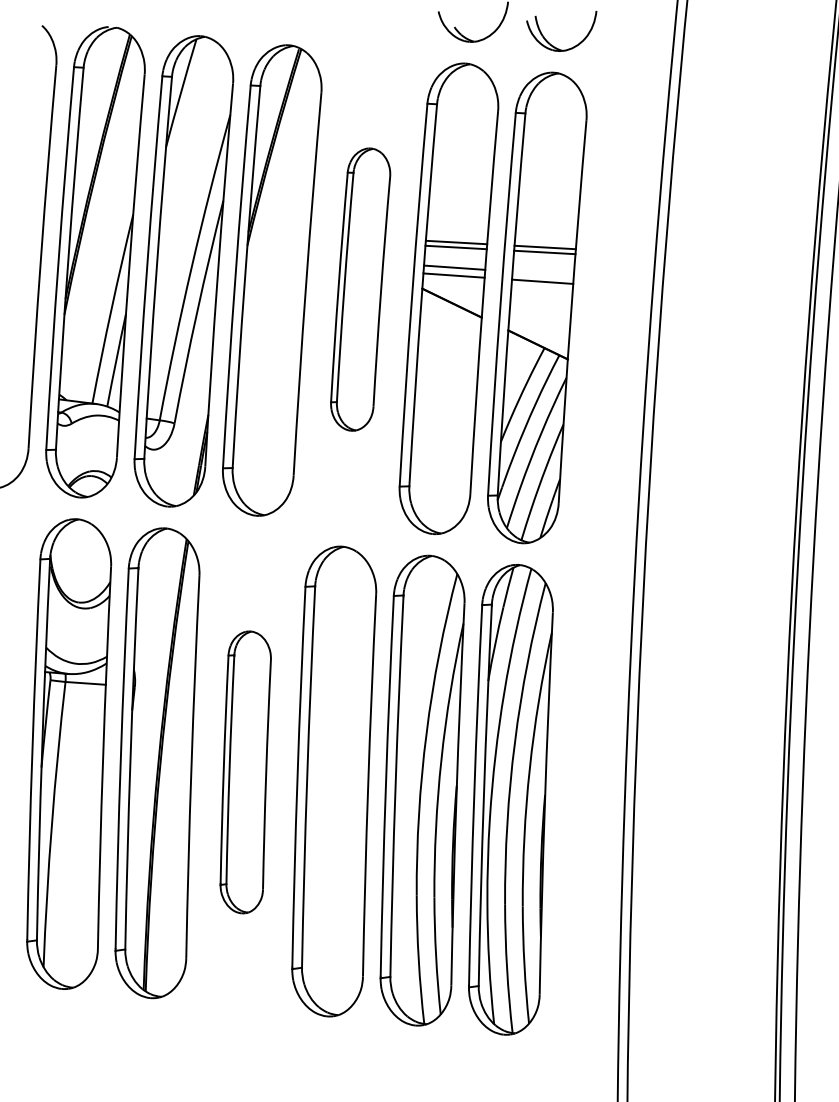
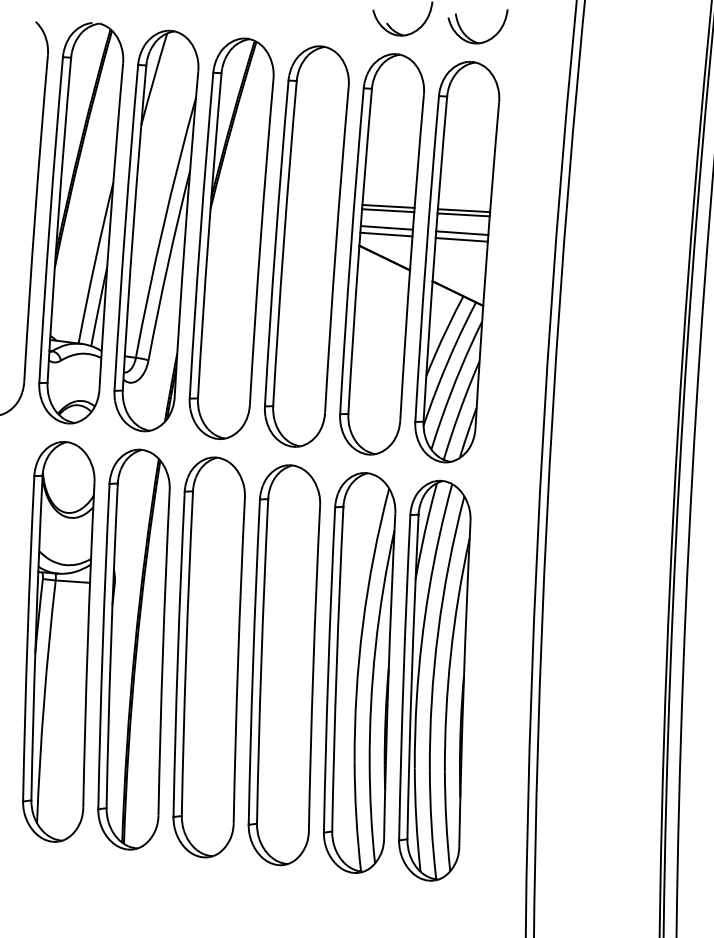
line: (543, 274) -> (462, 233), added
part: (360, 289) -> (306, 246), size x1.67
part: (245, 772) -> (208, 657), size x1.67

